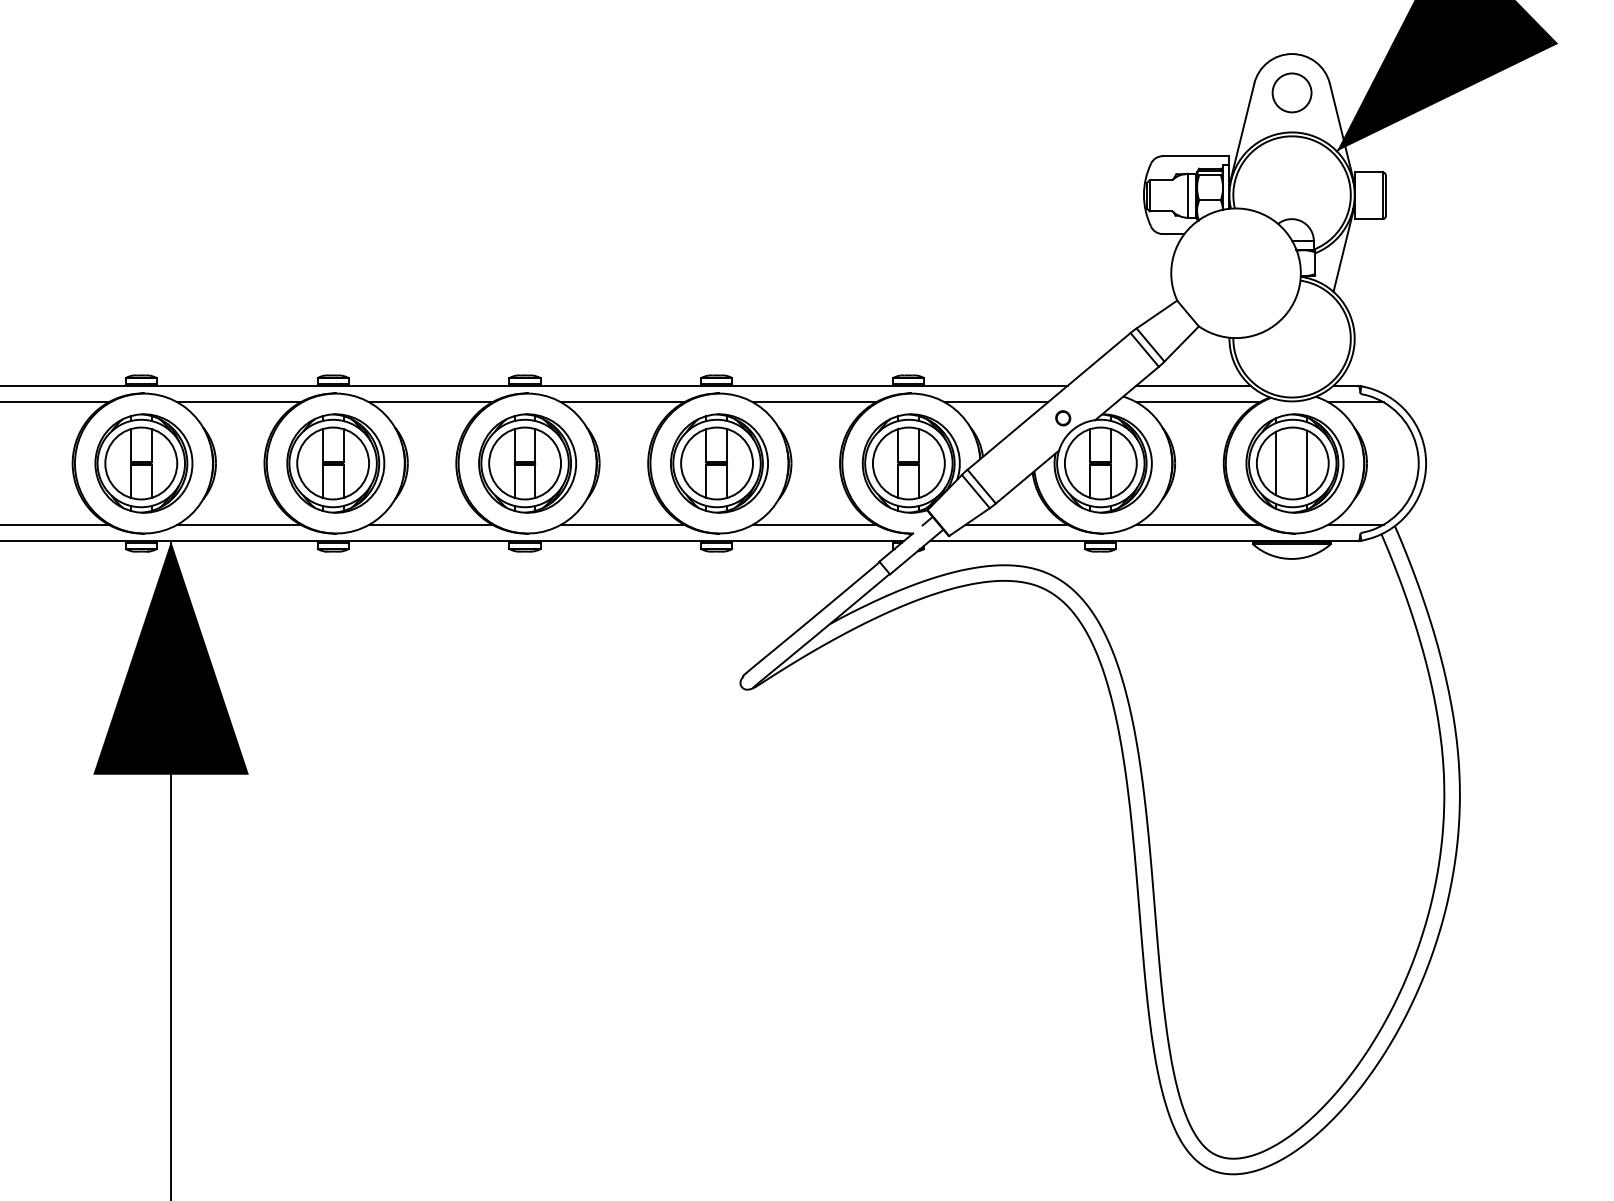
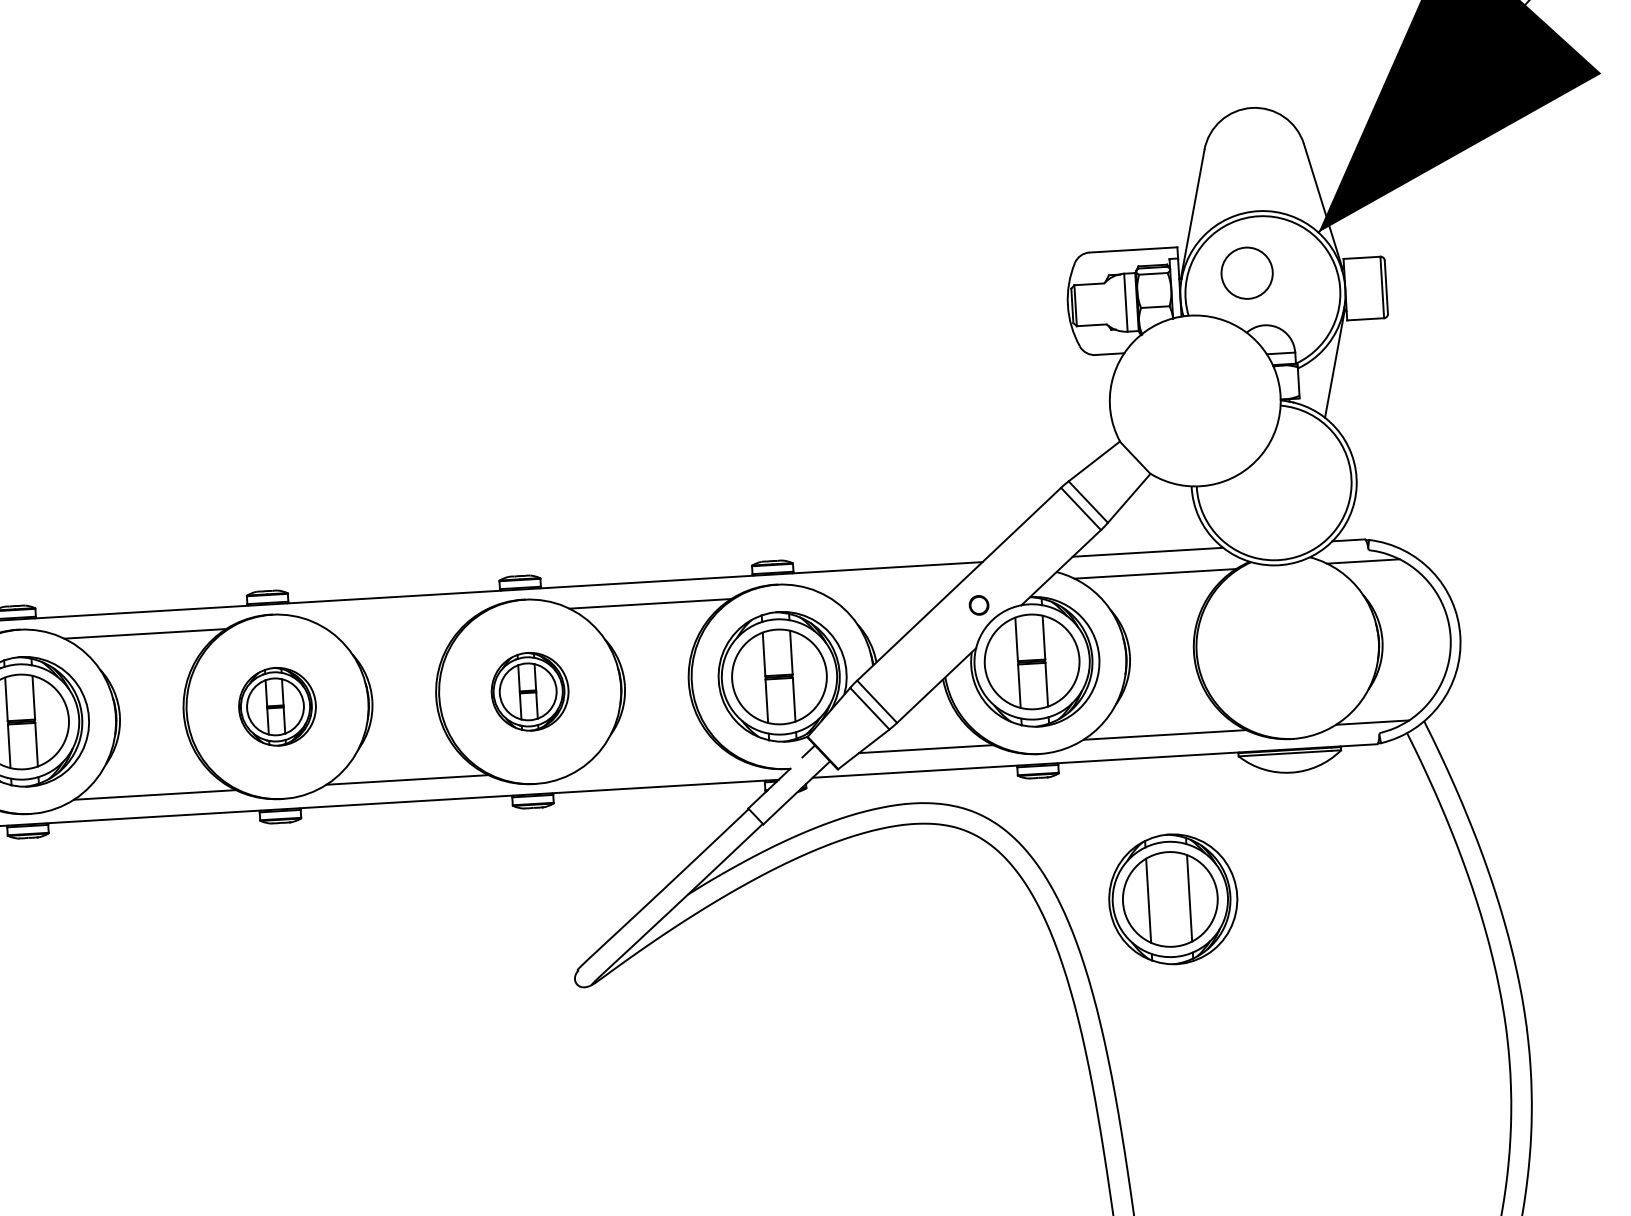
circle: (1291, 92) -> (1246, 272), moved
line: (622, 402) -> (397, 619), removed
line: (995, 402) -> (888, 589), removed
part: (527, 463) -> (277, 706), size x0.6
part: (719, 463) -> (530, 691), size x0.6
part: (1294, 463) -> (1172, 899), moved
line: (814, 524) -> (659, 764), removed

